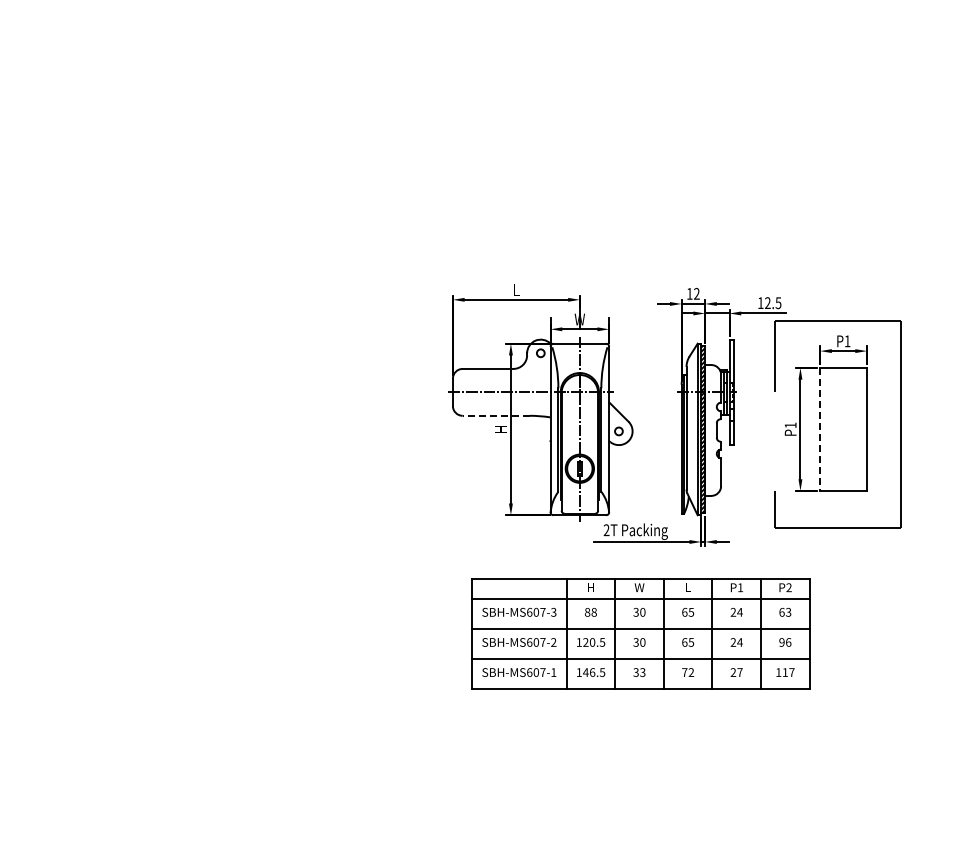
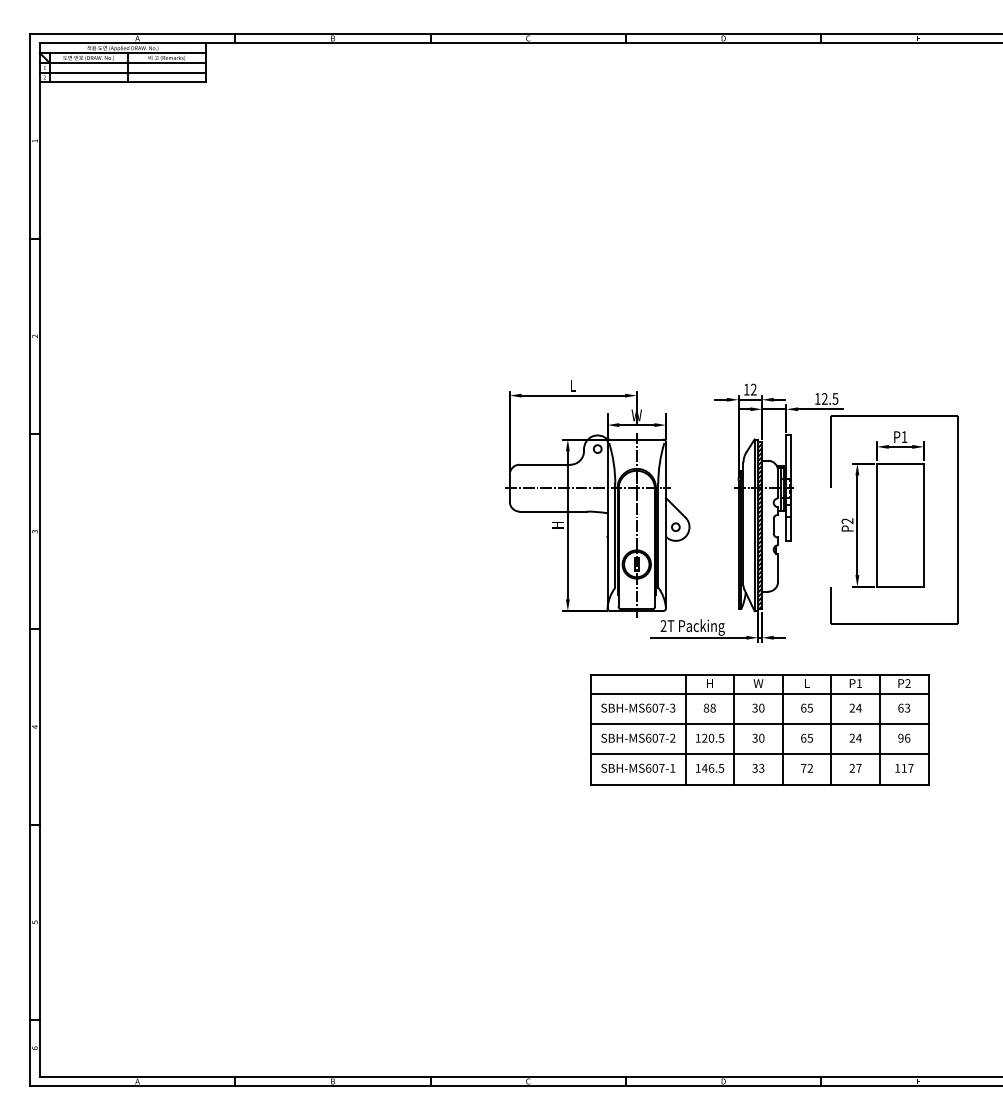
line: (496, 415) -> (553, 511), dashed -> solid
text: (790, 425) -> (847, 521), P1 -> P2
line: (820, 429) -> (877, 525), dashed -> solid
part: (640, 633) -> (759, 729), moved

